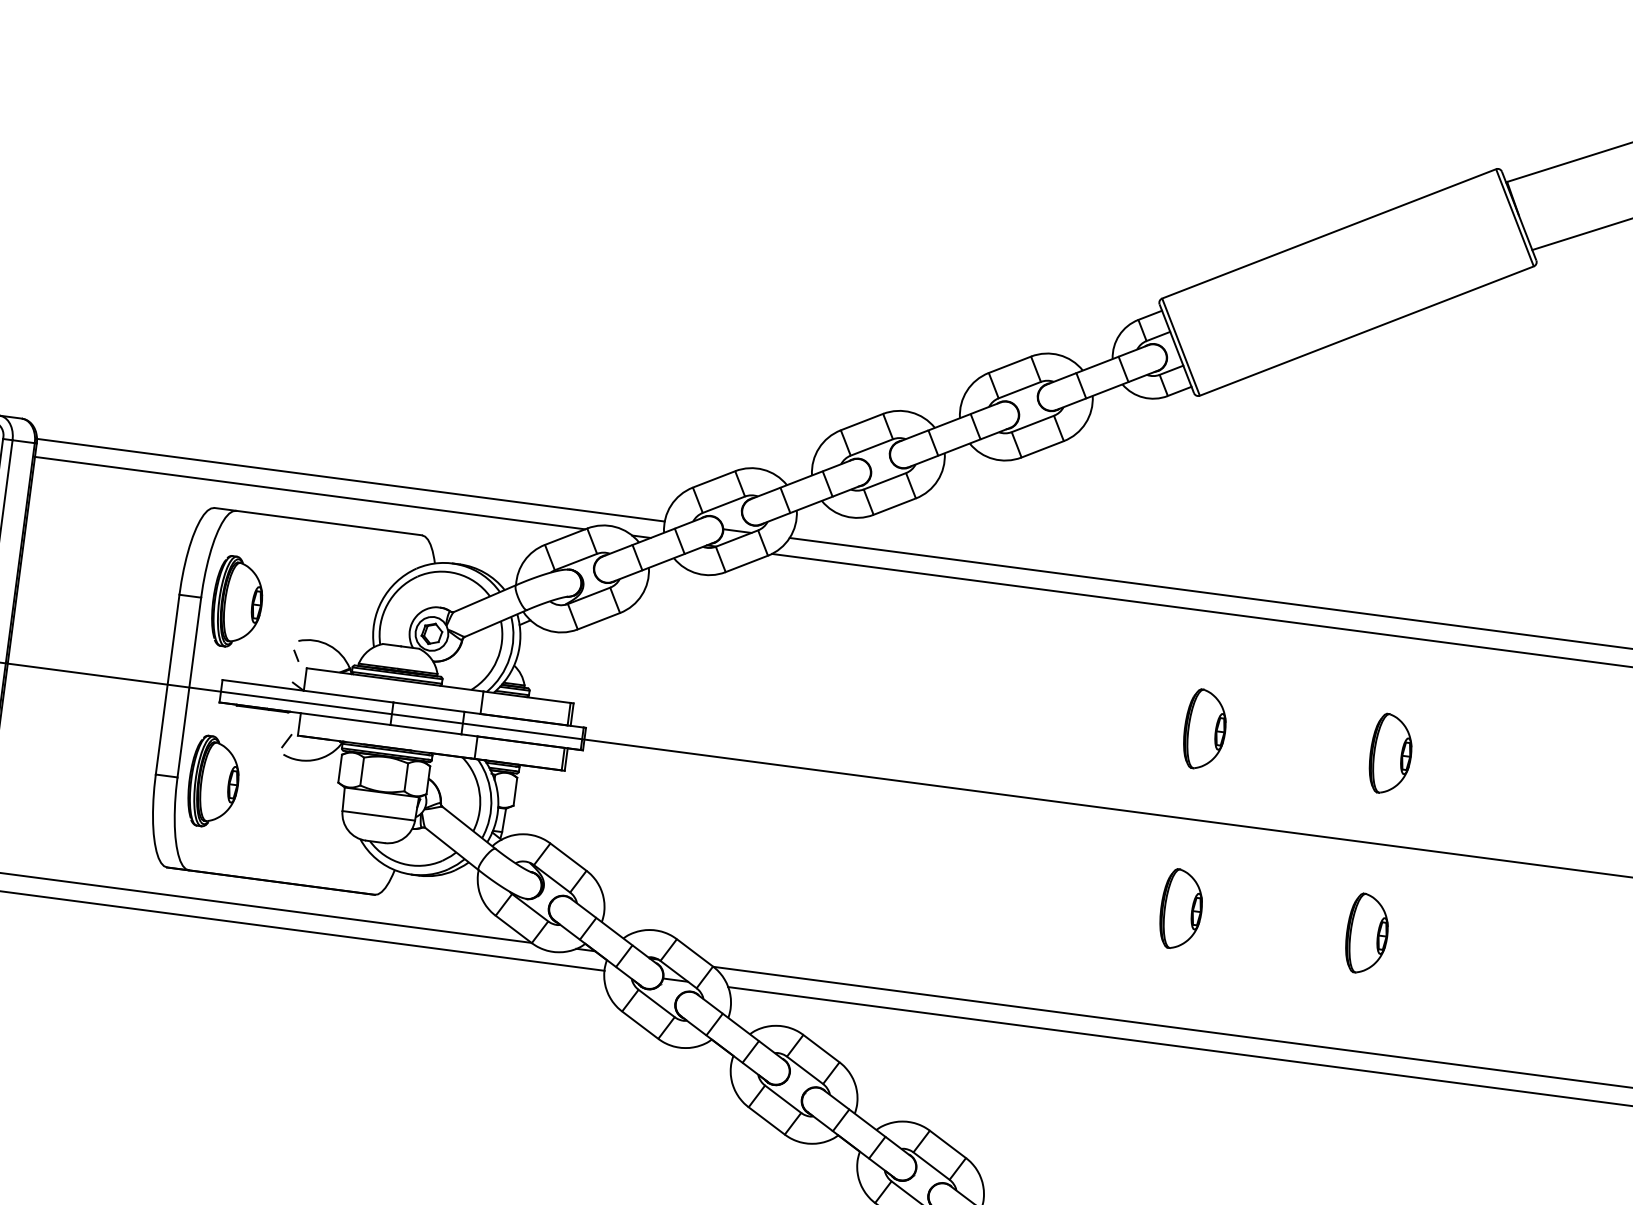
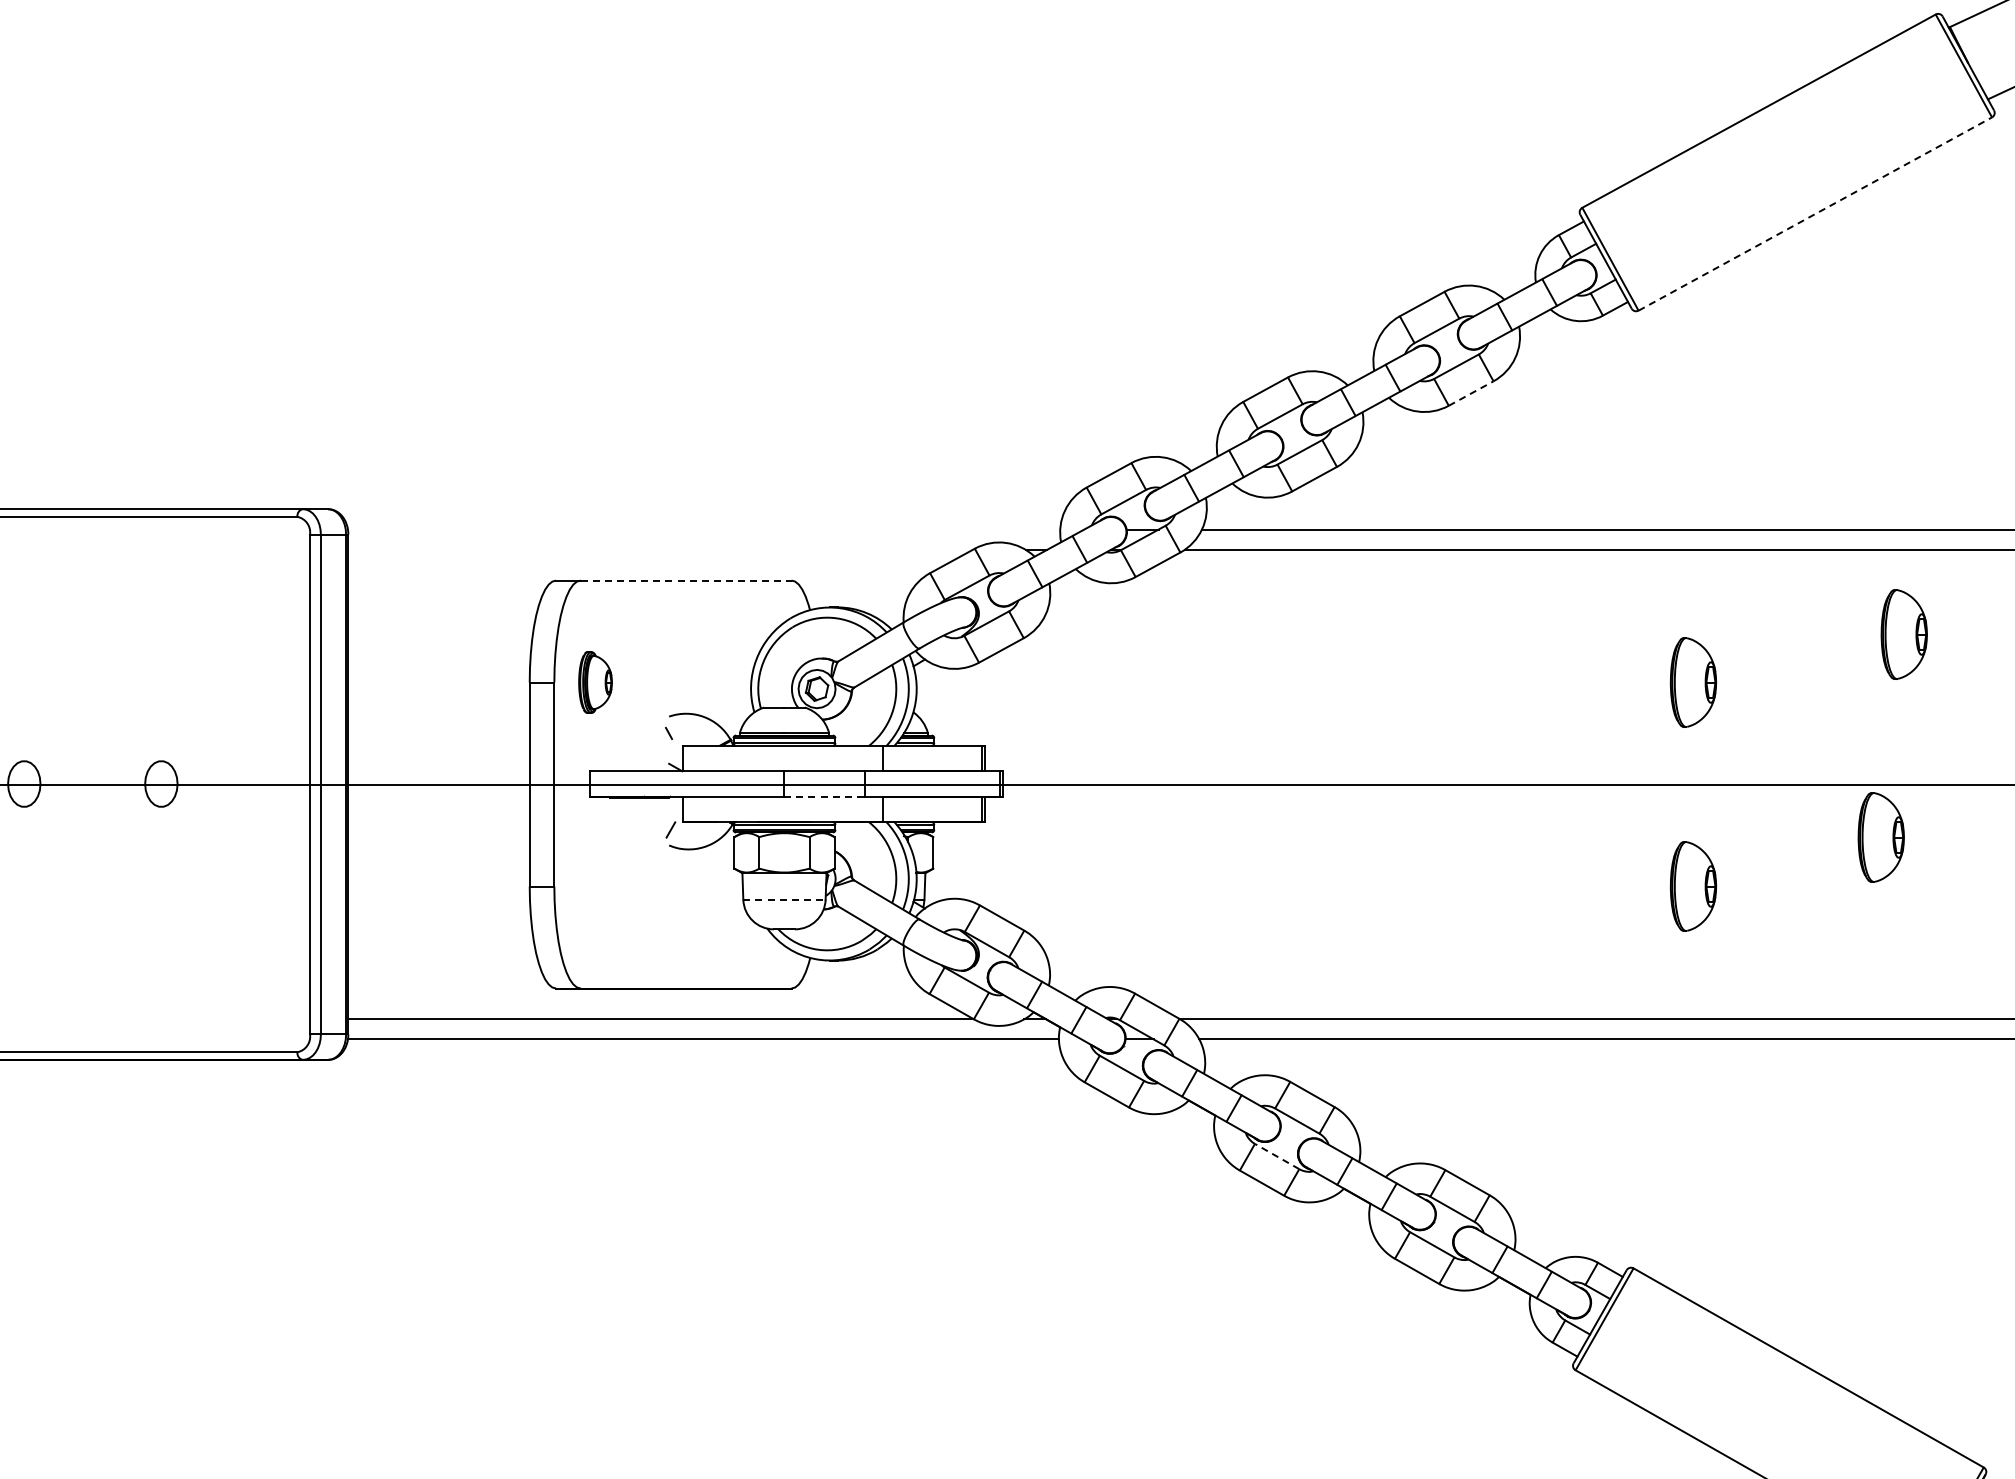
line: (1367, 330) -> (1815, 213), solid -> dashed
line: (1043, 449) -> (1471, 393), solid -> dashed
line: (350, 480) -> (703, 529), removed
line: (310, 492) -> (660, 549), removed
line: (329, 523) -> (686, 580), solid -> dashed
part: (237, 602) -> (595, 682), size x0.6
line: (426, 729) -> (824, 796), solid -> dashed
part: (1390, 754) -> (1903, 634), moved
part: (213, 782) -> (595, 886), removed
line: (378, 815) -> (784, 899), solid -> dashed
part: (1366, 933) -> (1880, 837), moved
line: (783, 1099) -> (1277, 1156), solid -> dashed

